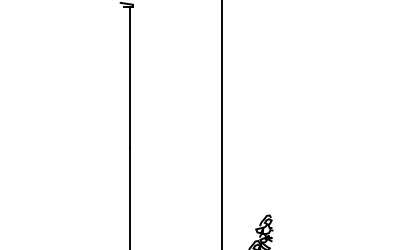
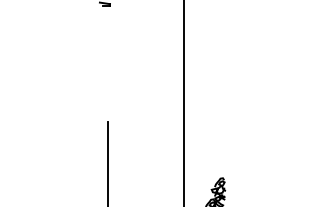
line: (130, 76) -> (107, 63), removed

